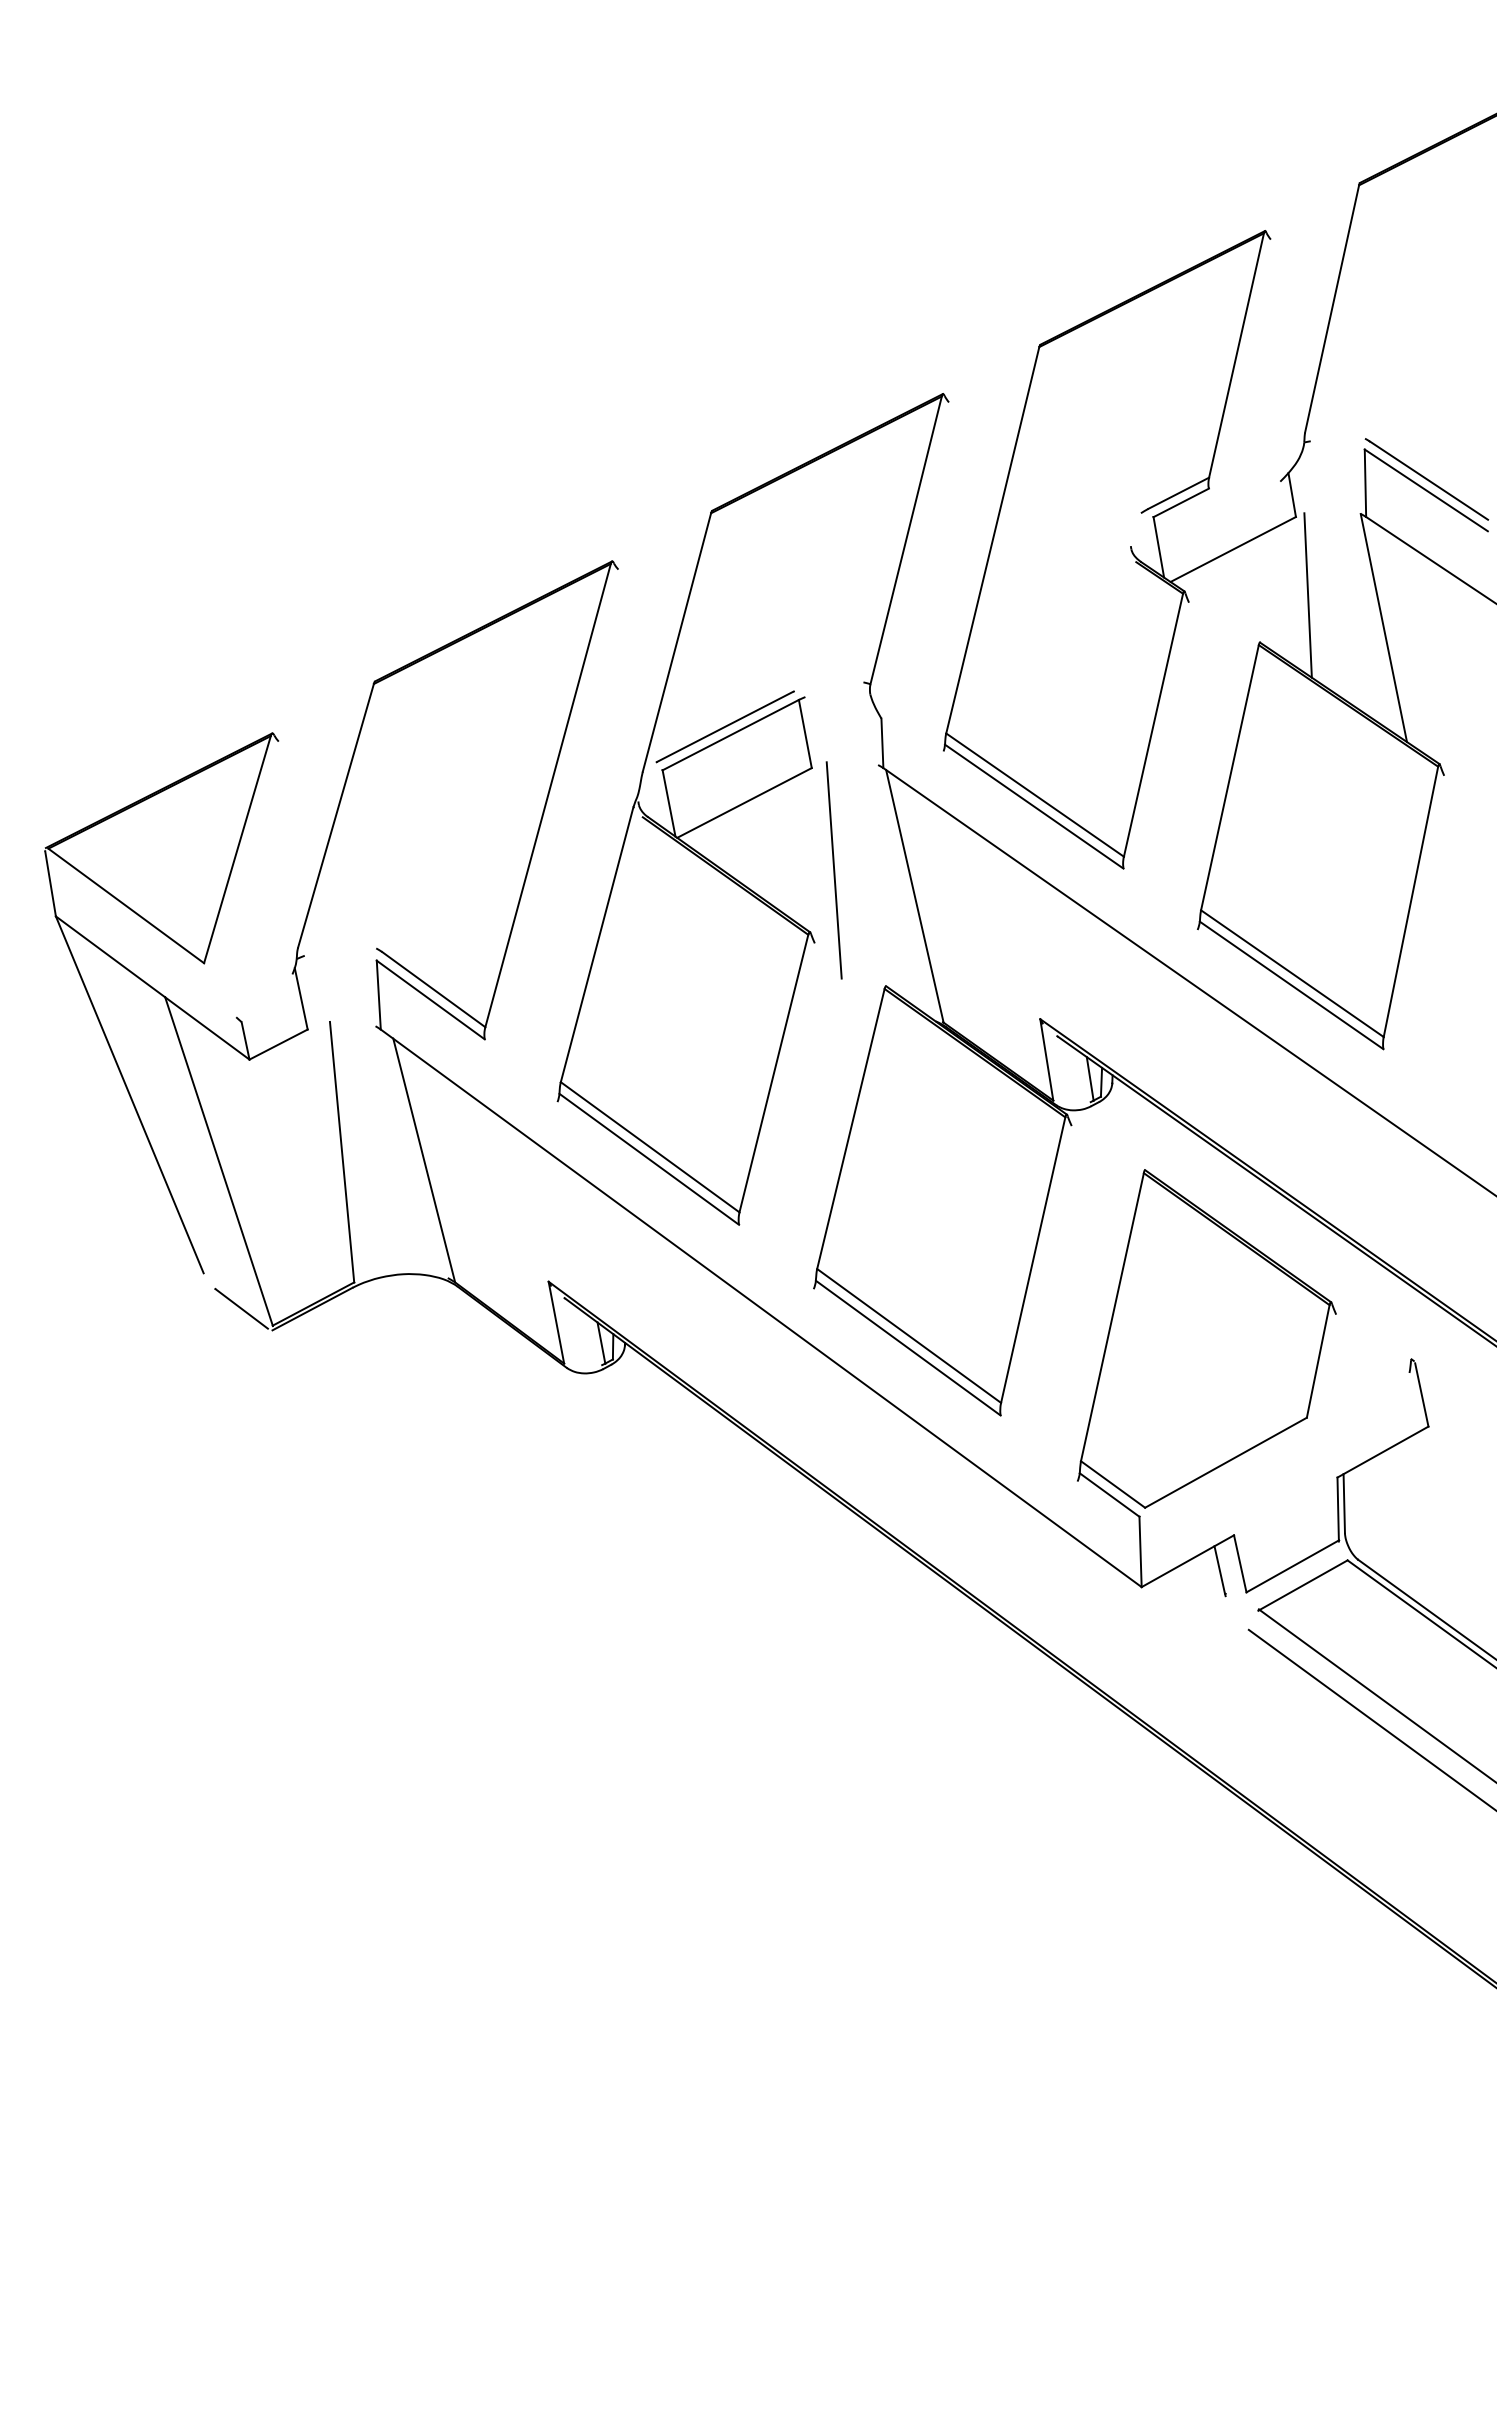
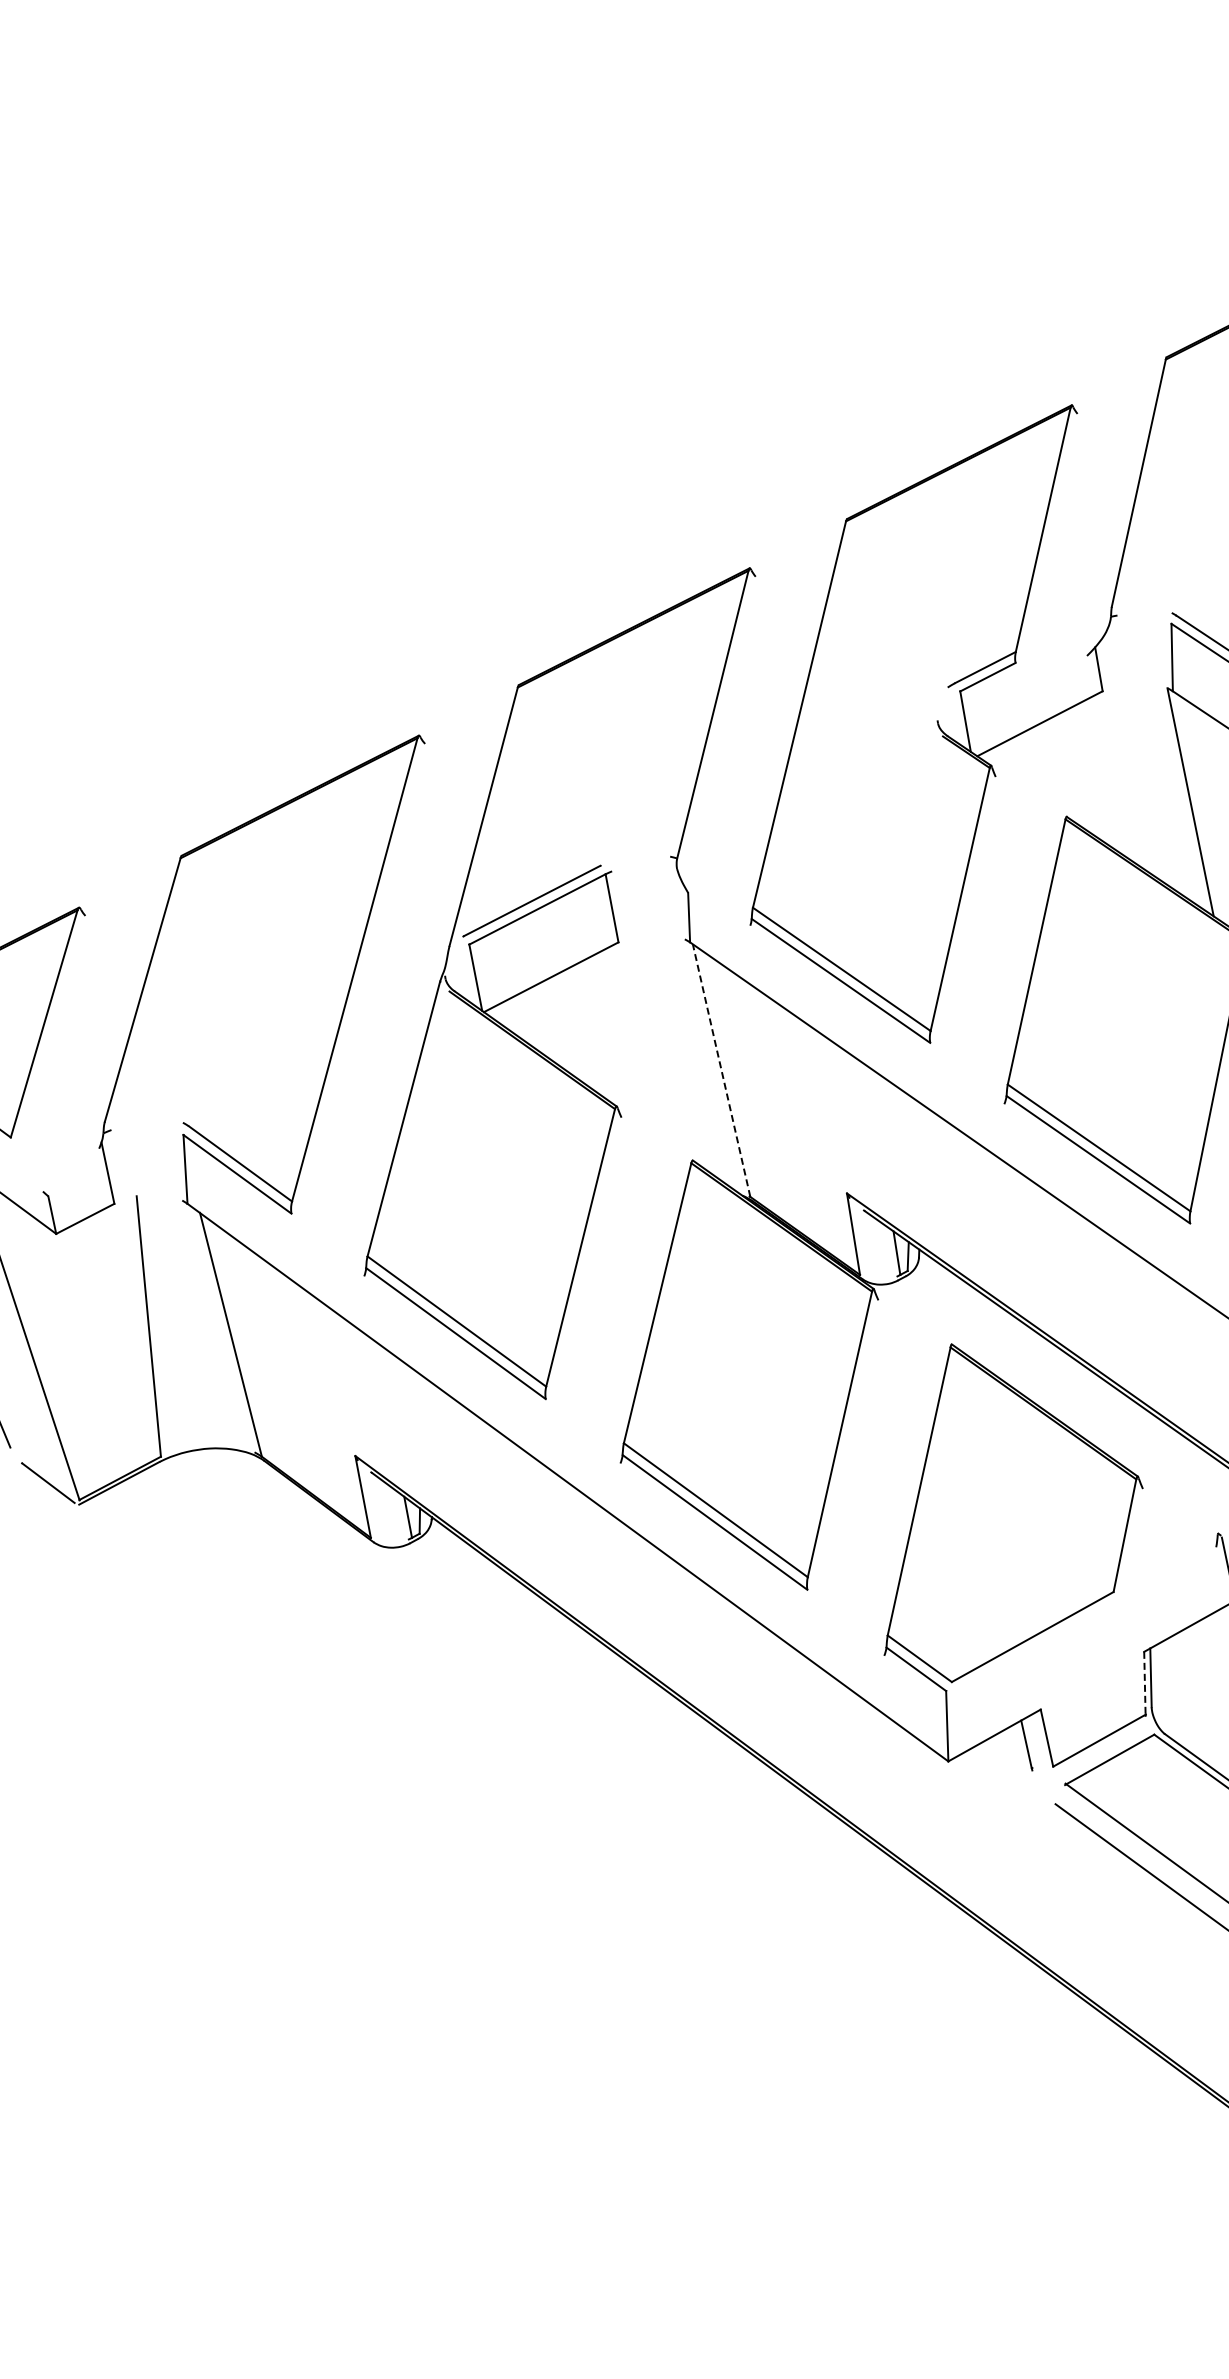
line: (1307, 595) -> (1114, 769), removed
line: (833, 870) -> (640, 1044), removed
line: (914, 896) -> (721, 1070), solid -> dashed
line: (1338, 1509) -> (1145, 1683), solid -> dashed

